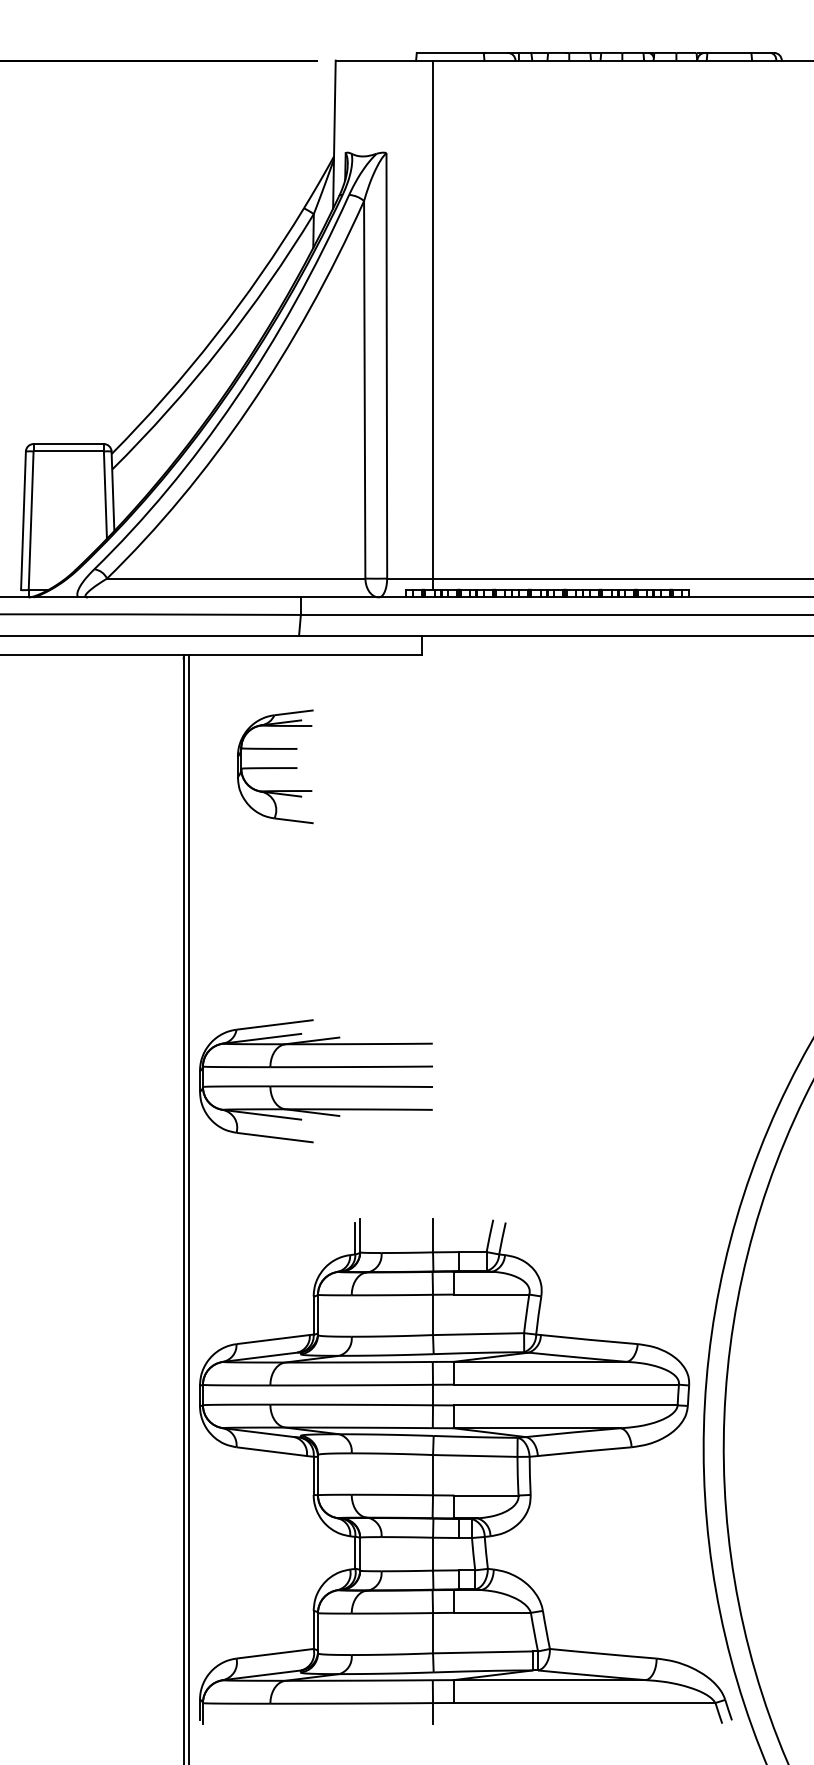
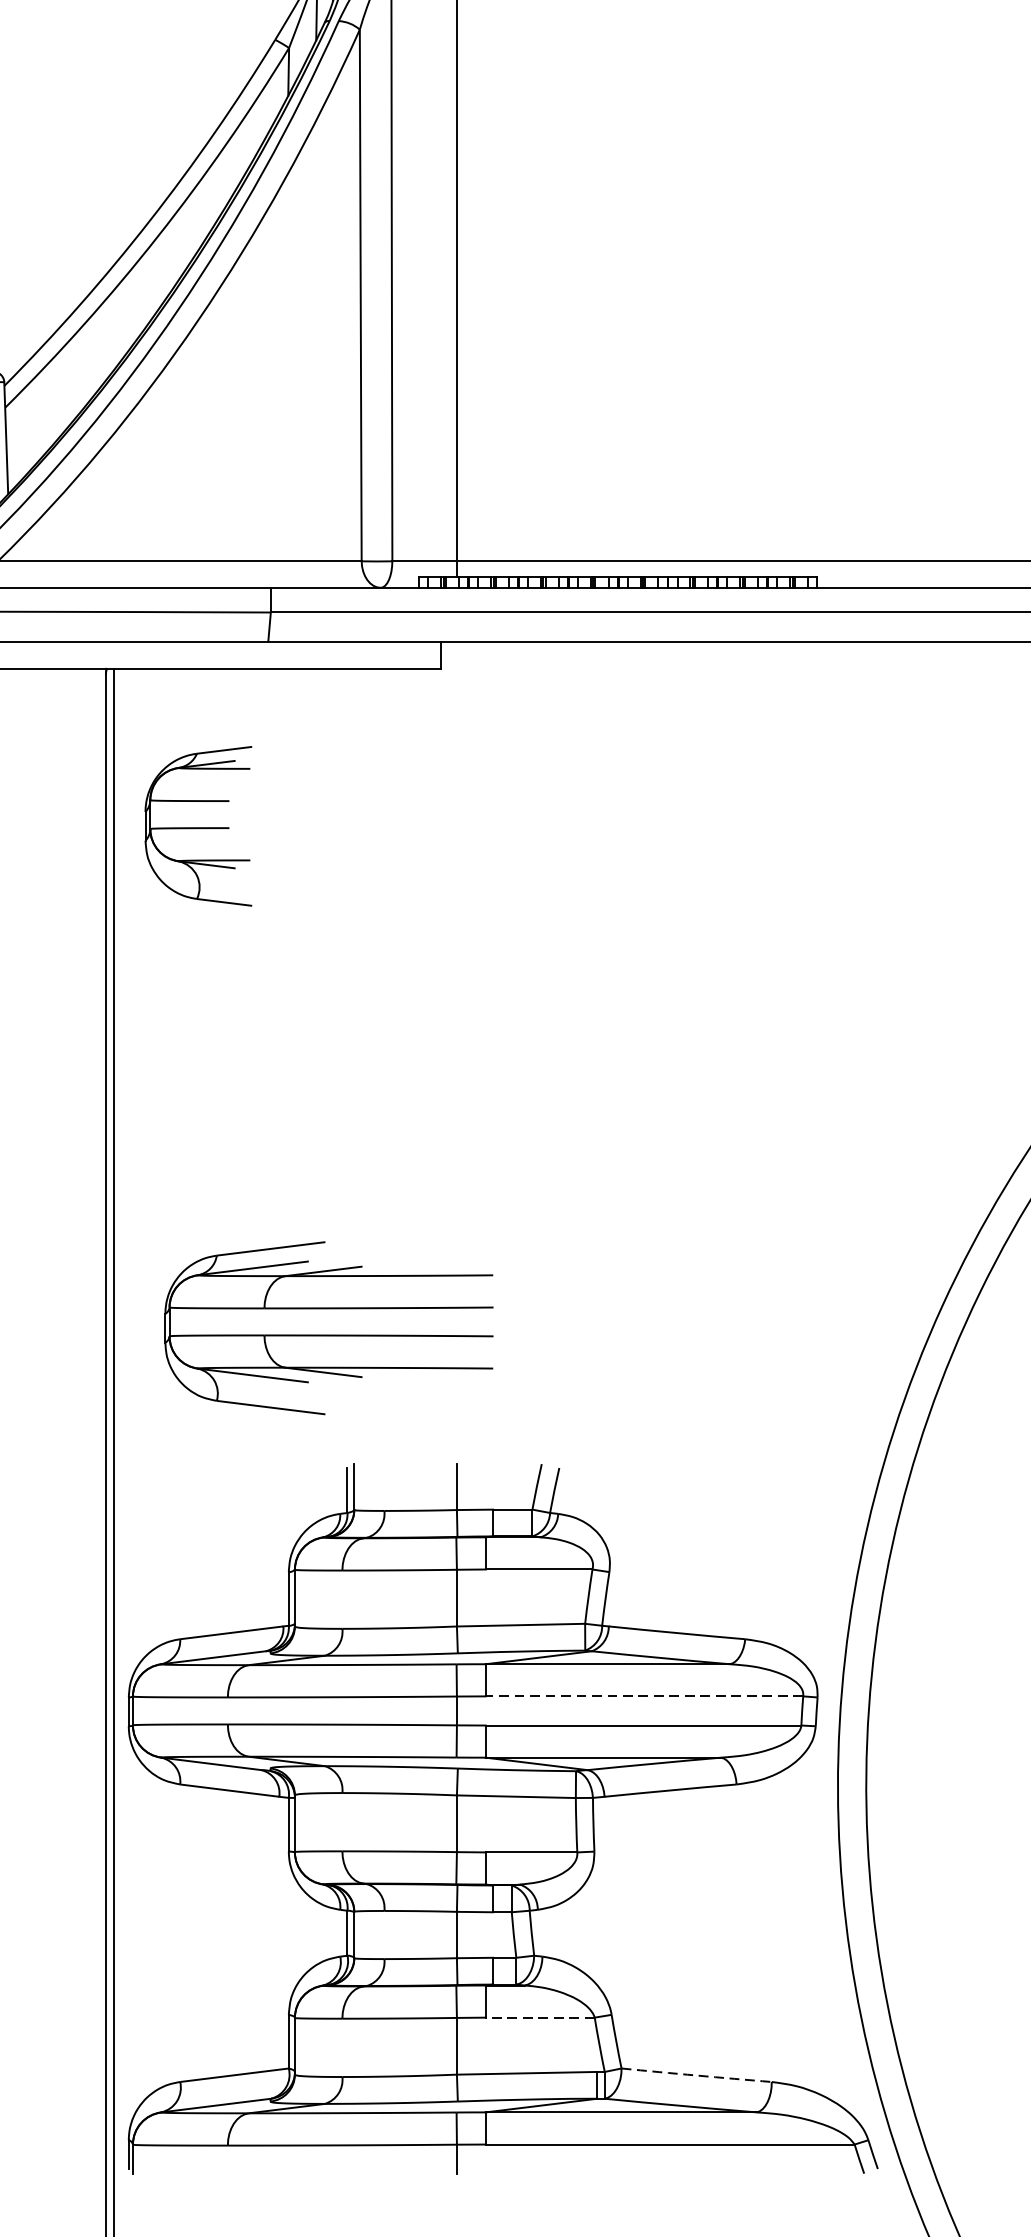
part: (275, 766) -> (198, 825), moved
part: (315, 1081) -> (328, 1328), moved
line: (566, 1384) -> (644, 1696), solid -> dashed
line: (492, 1612) -> (540, 2017), solid -> dashed
arc: (603, 1653) -> (696, 2074), solid -> dashed

